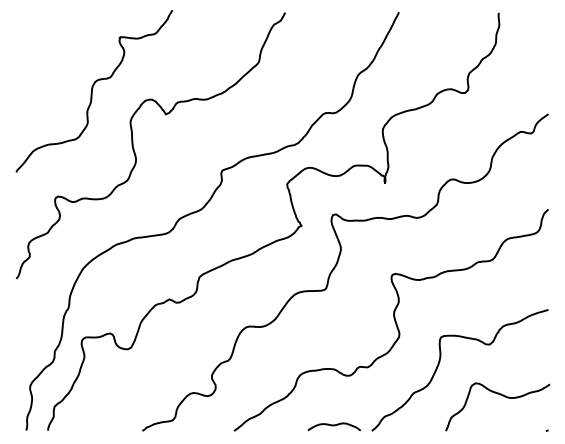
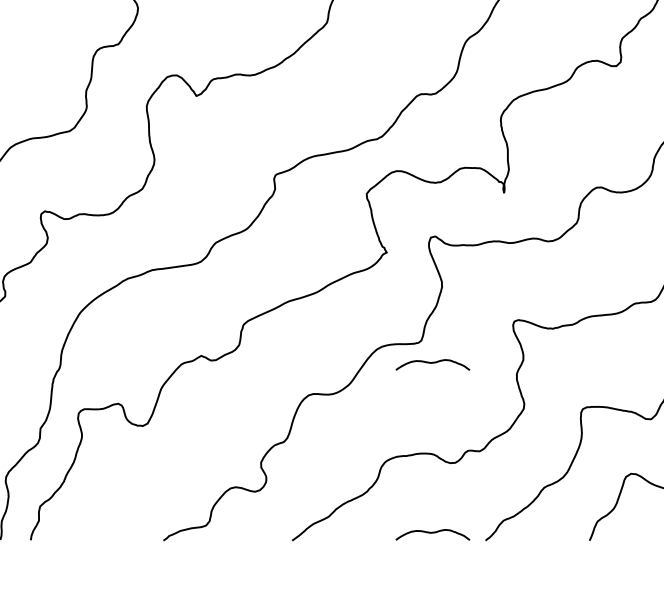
curve: (333, 305) -> (431, 364), added

